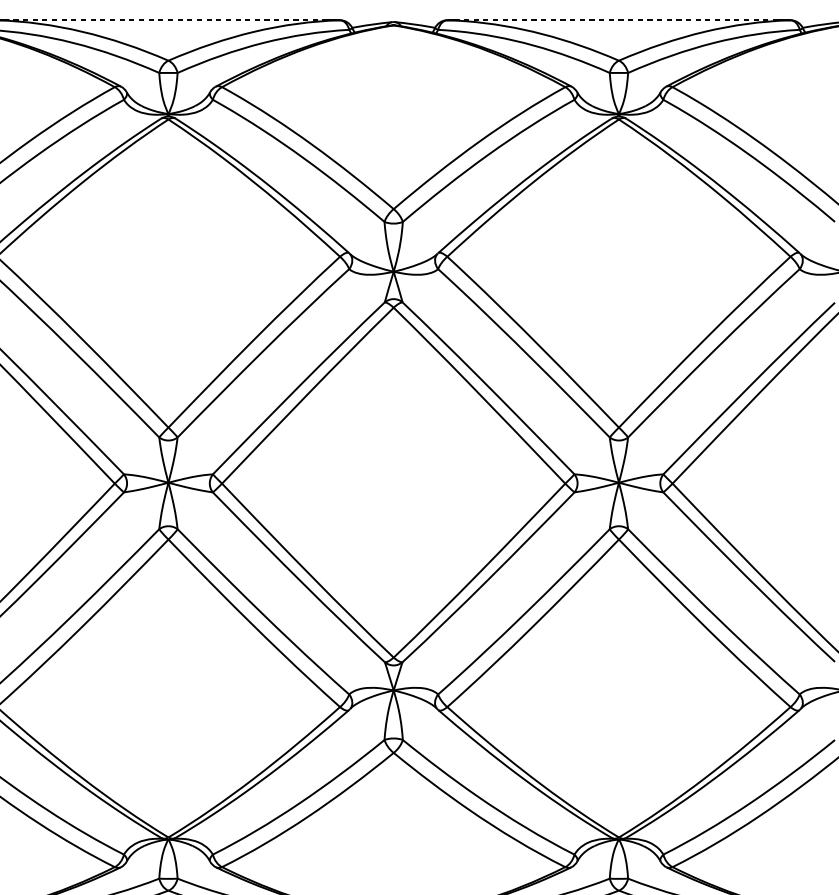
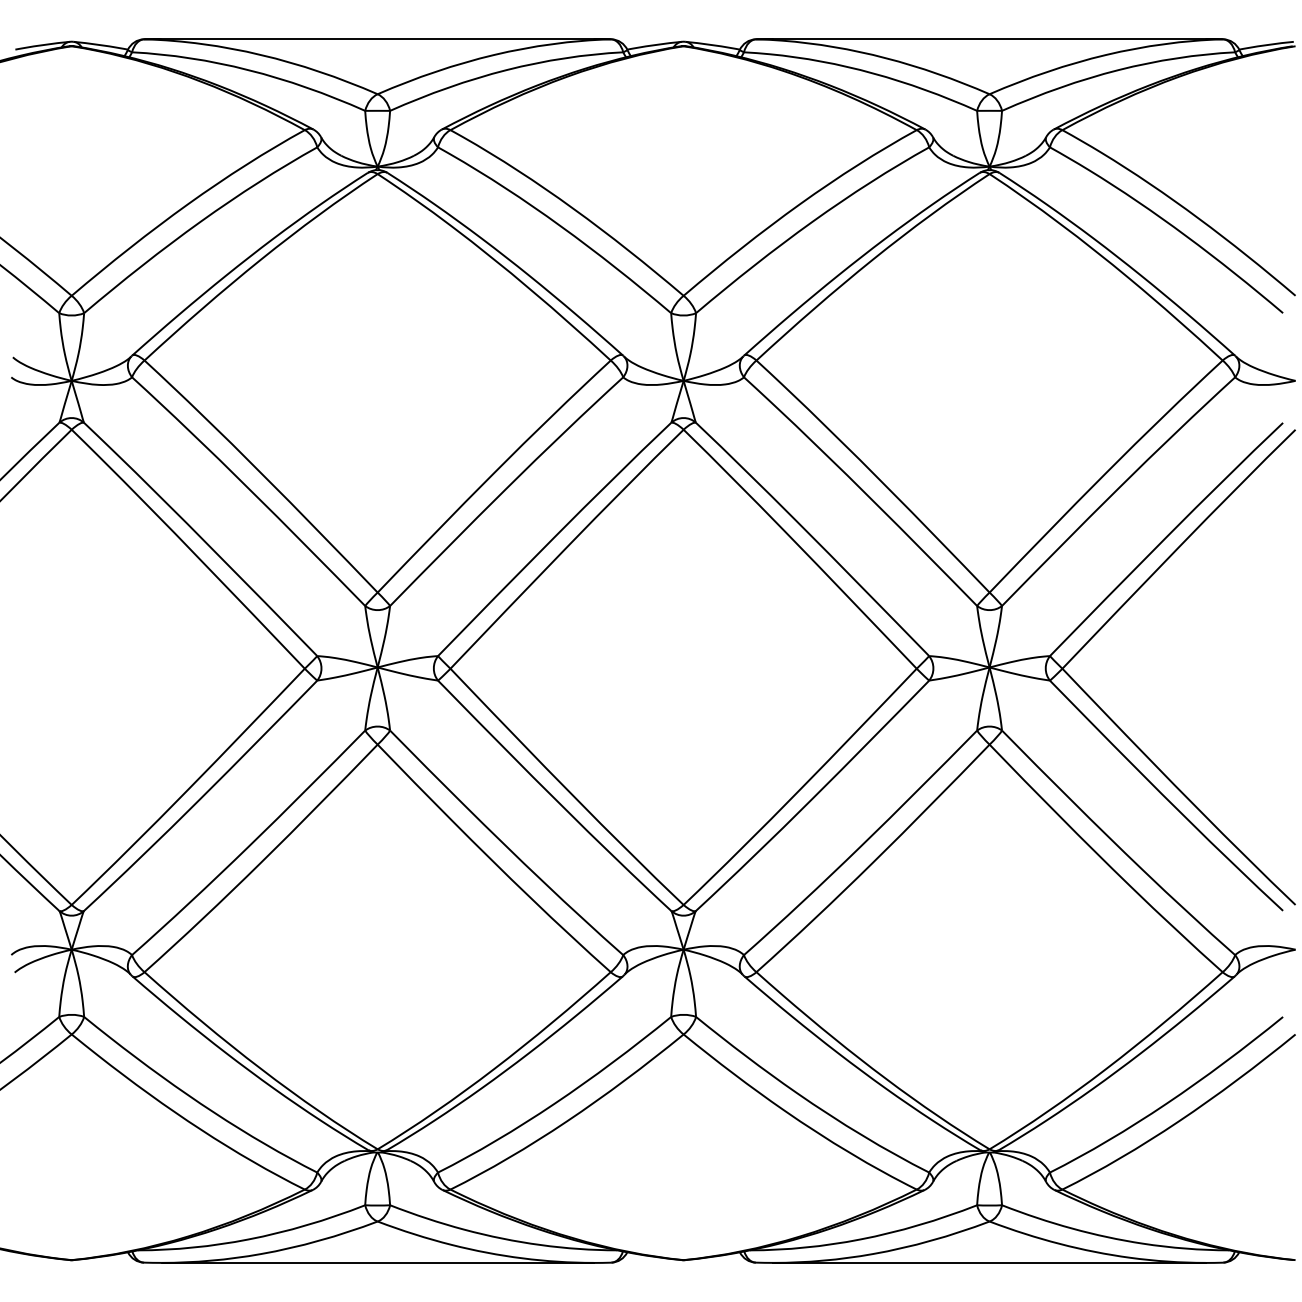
line: (168, 20) -> (377, 39), dashed -> solid
line: (618, 20) -> (989, 39), dashed -> solid

